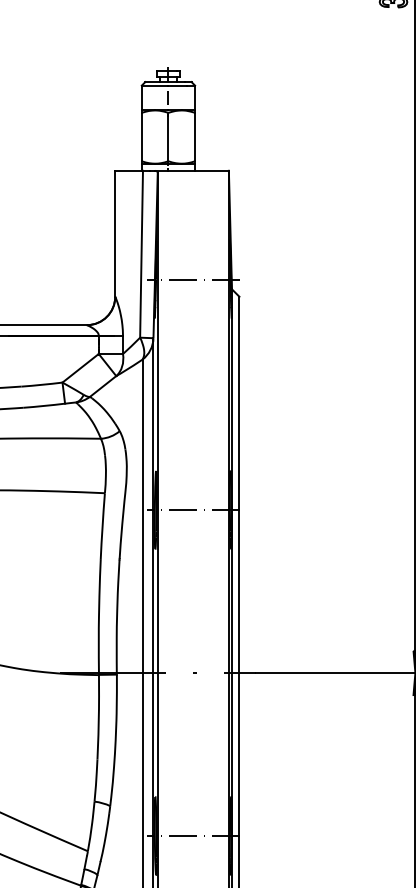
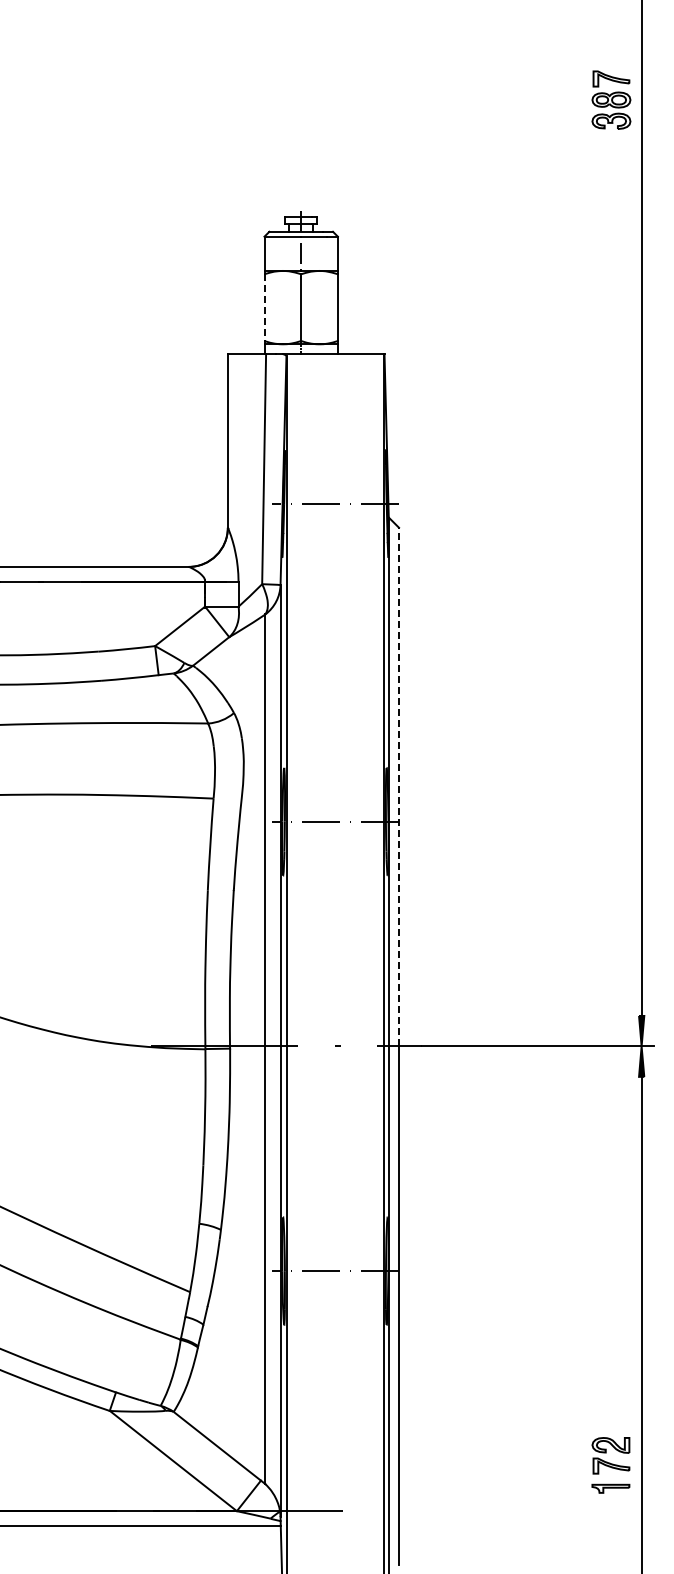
line: (141, 137) -> (264, 308), solid -> dashed
line: (239, 484) -> (399, 786), solid -> dashed

